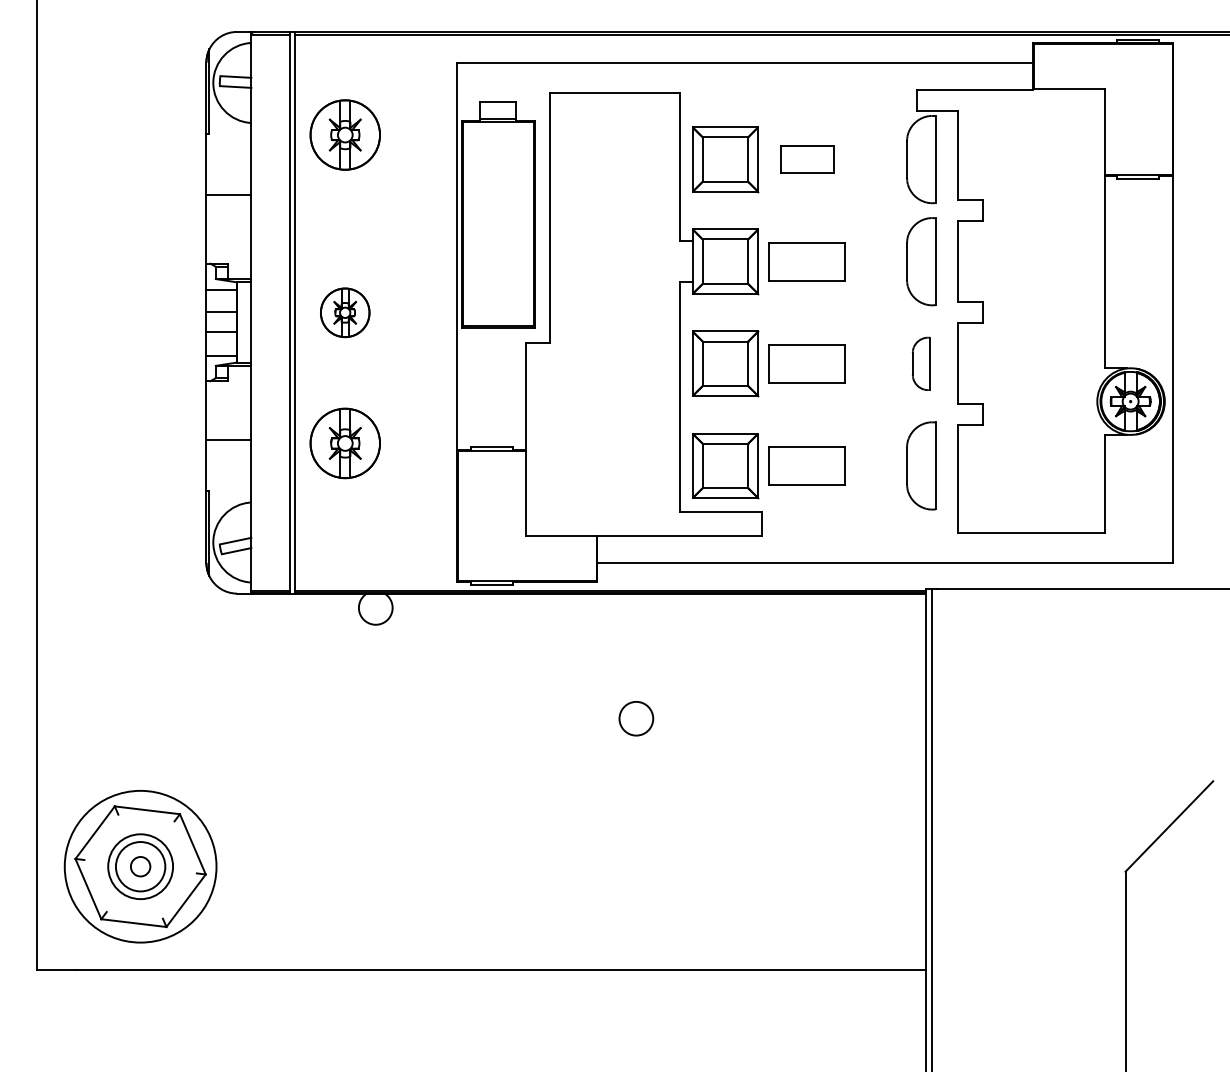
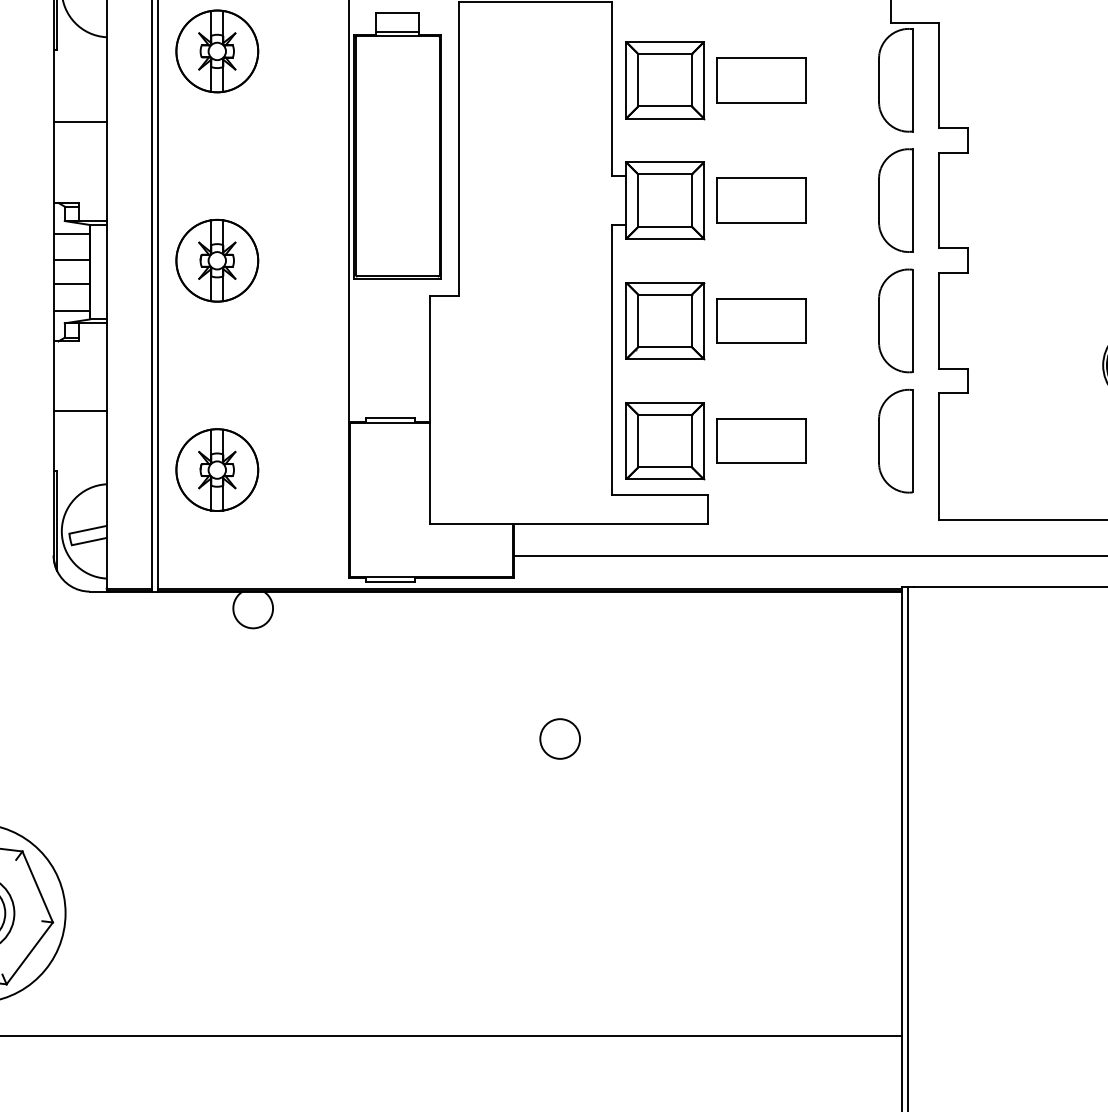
part: (806, 159) -> (760, 80), size x1.43
part: (344, 312) -> (216, 260), size x1.43
part: (921, 363) -> (896, 320), size x1.67
part: (344, 443) -> (216, 470), moved

